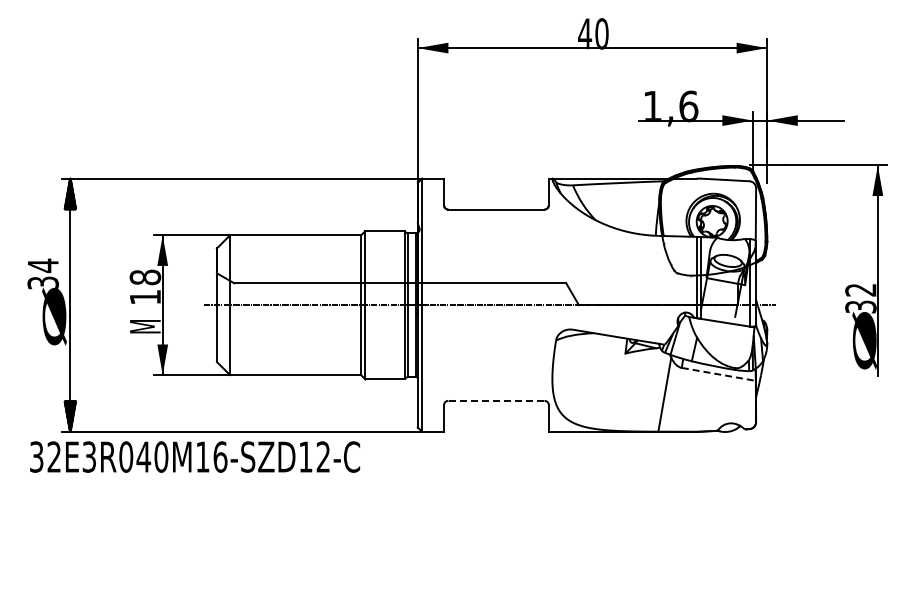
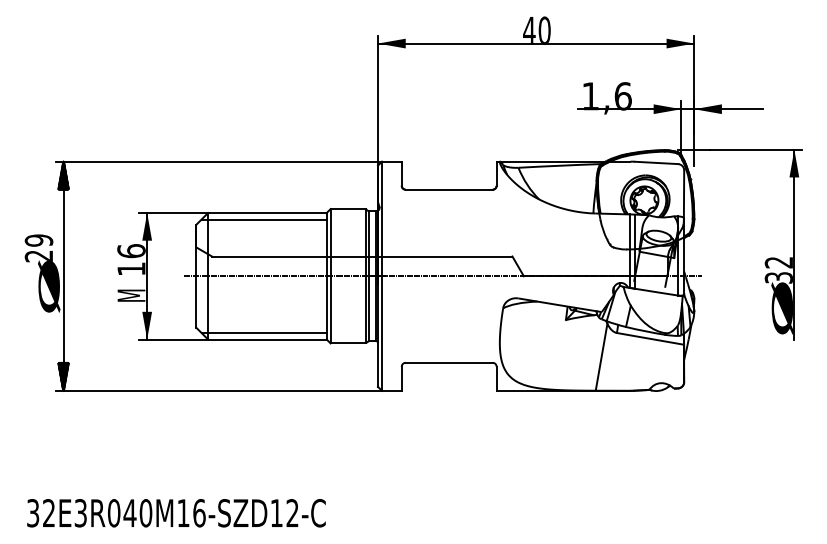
line: (291, 242) -> (263, 219), added
text: (43, 273) -> (39, 247), 34 -> 29
text: (145, 277) -> (131, 251), 18 -> 16
line: (291, 367) -> (263, 332), added
line: (718, 374) -> (650, 338), dashed -> solid
line: (495, 400) -> (448, 362), dashed -> solid
text: (195, 456) -> (176, 512), moved

